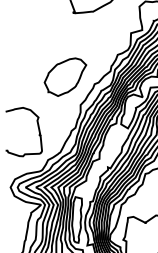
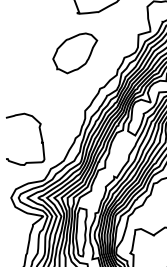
part: (65, 77) -> (75, 53), moved

